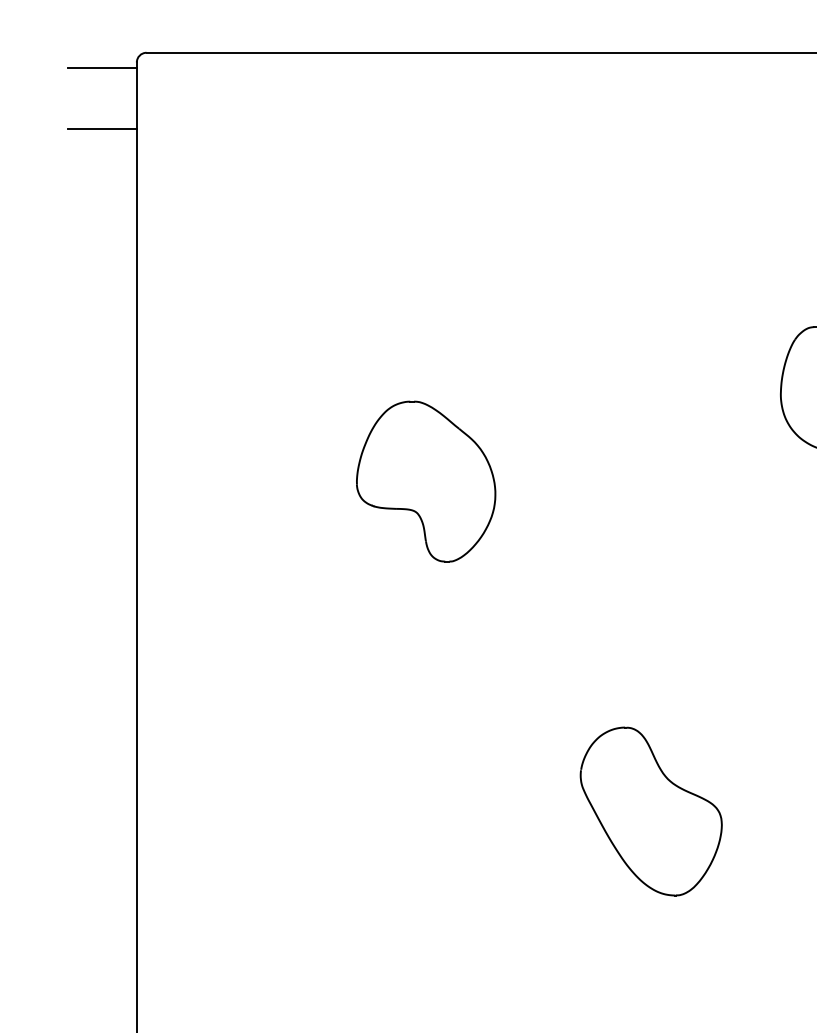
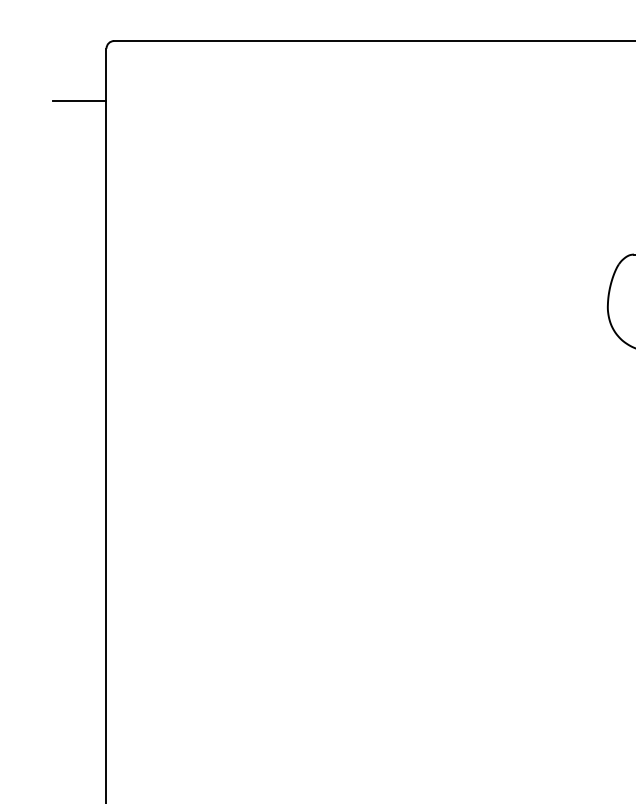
line: (102, 67) -> (79, 52), removed
part: (425, 481) -> (331, 374), removed
part: (650, 811) -> (506, 631), removed

